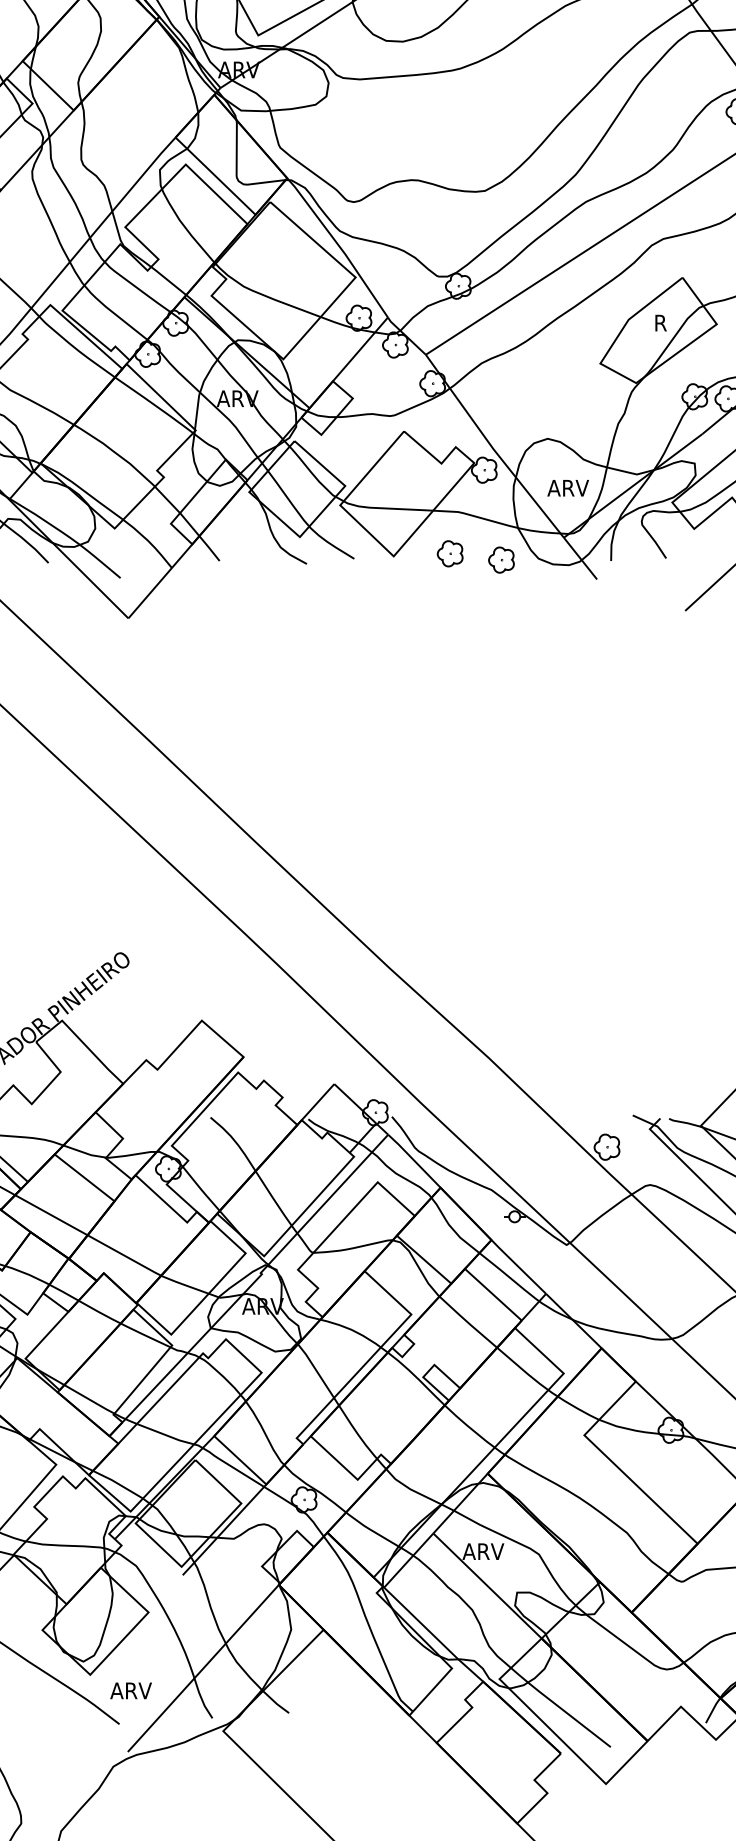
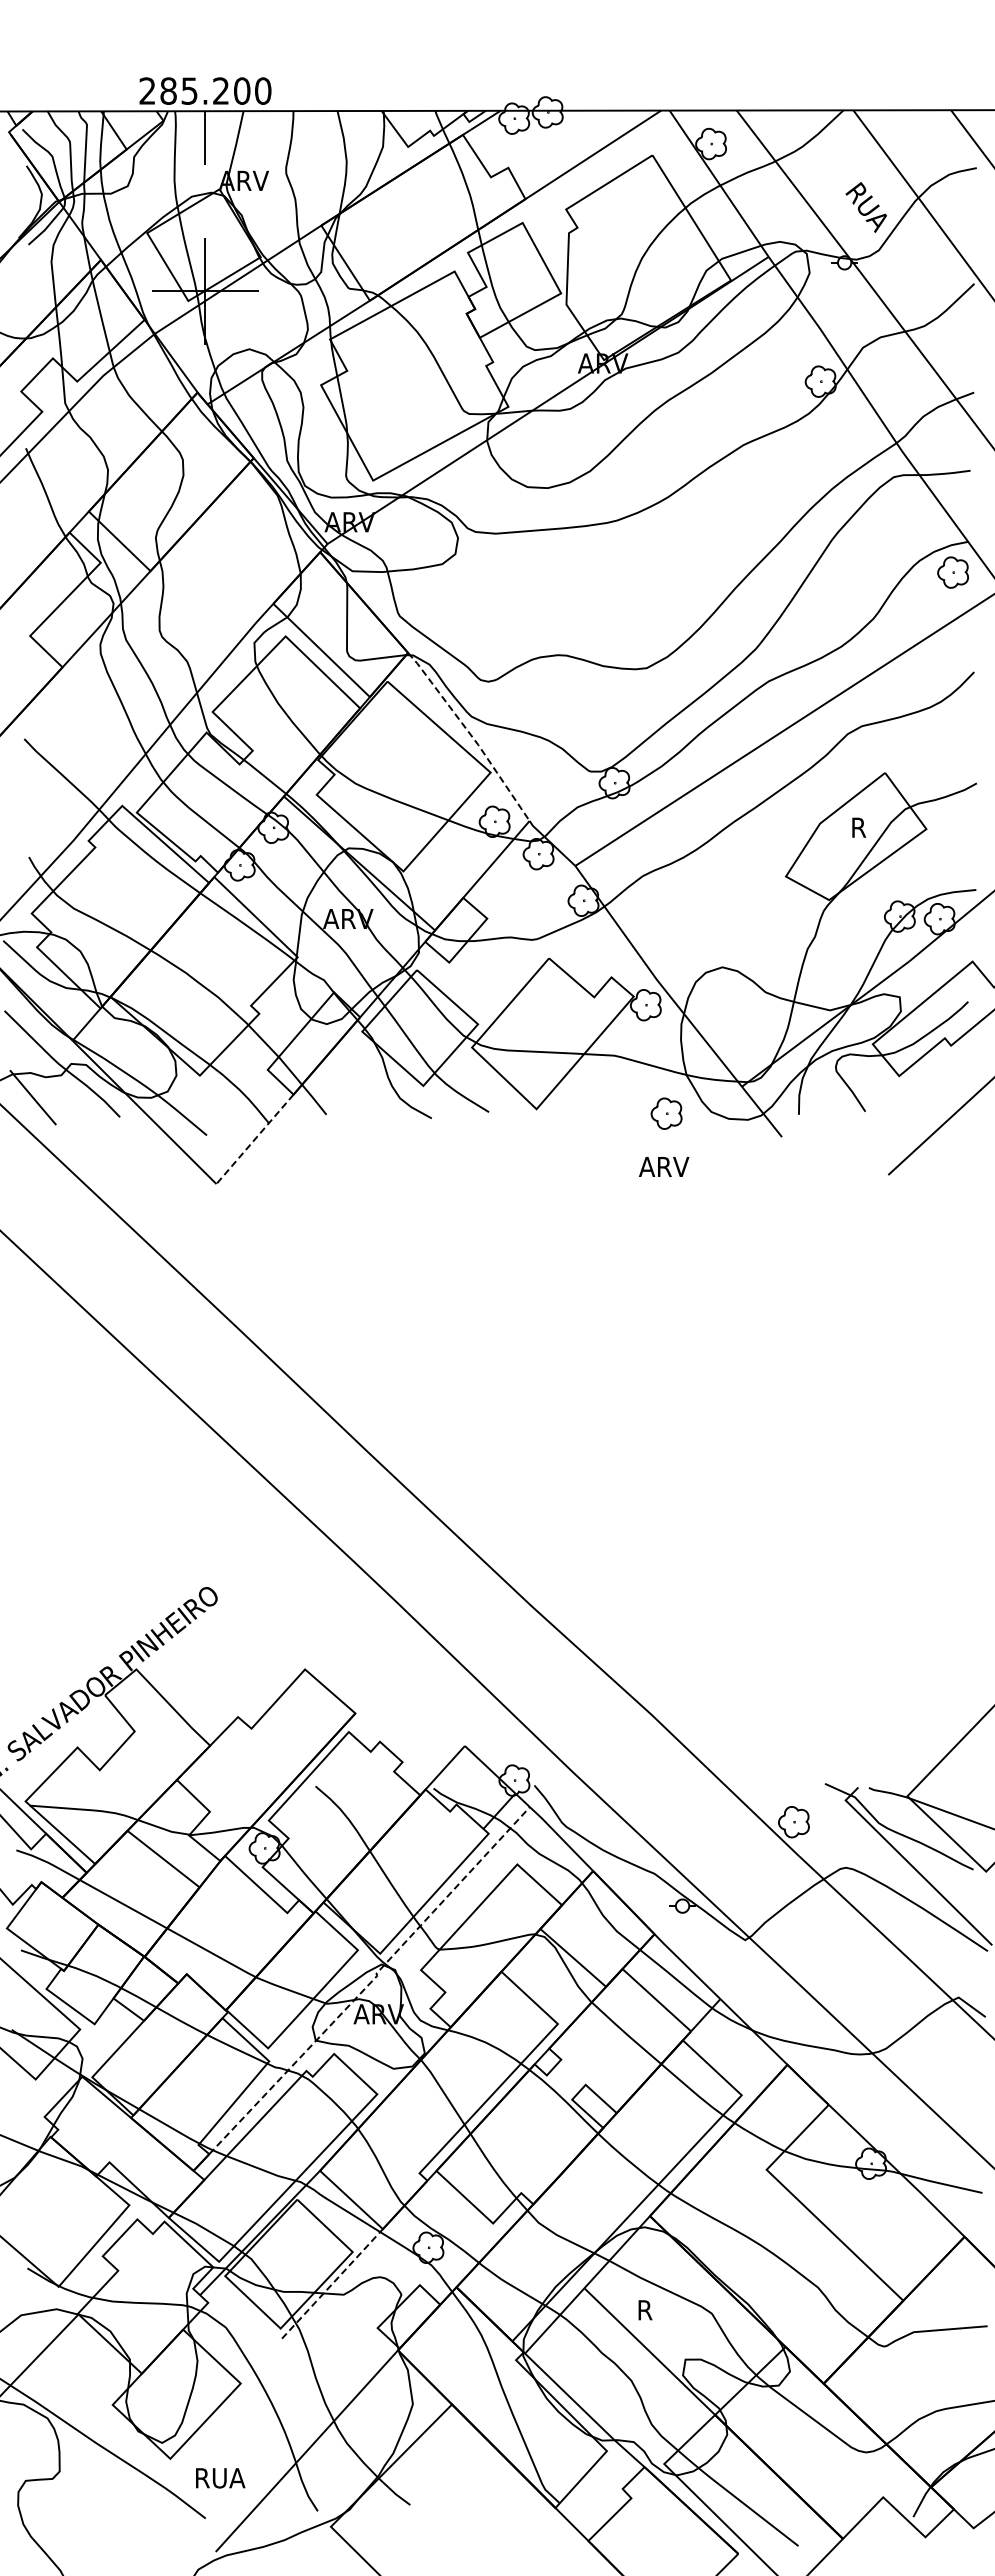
line: (339, 246) -> (471, 735), solid -> dashed
text: (568, 487) -> (664, 1166), moved
part: (450, 554) -> (604, 1106), removed
line: (159, 581) -> (254, 1139), solid -> dashed
line: (258, 1277) -> (373, 1979), solid -> dashed
line: (224, 1529) -> (332, 2283), solid -> dashed
text: (483, 1551) -> (644, 2310), ARV -> R
text: (130, 1691) -> (219, 2478), ARV -> RUA

